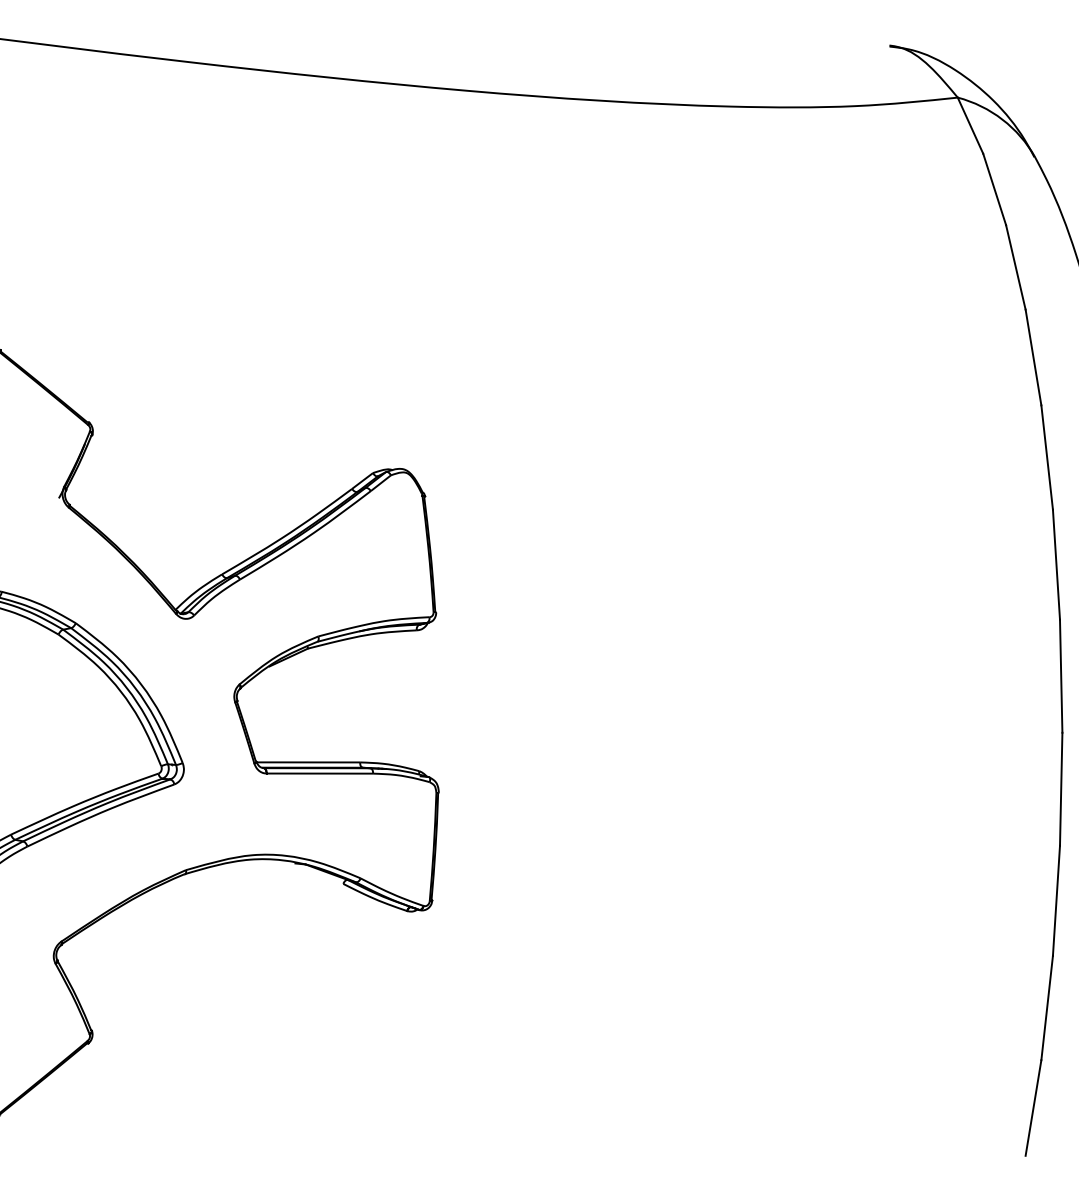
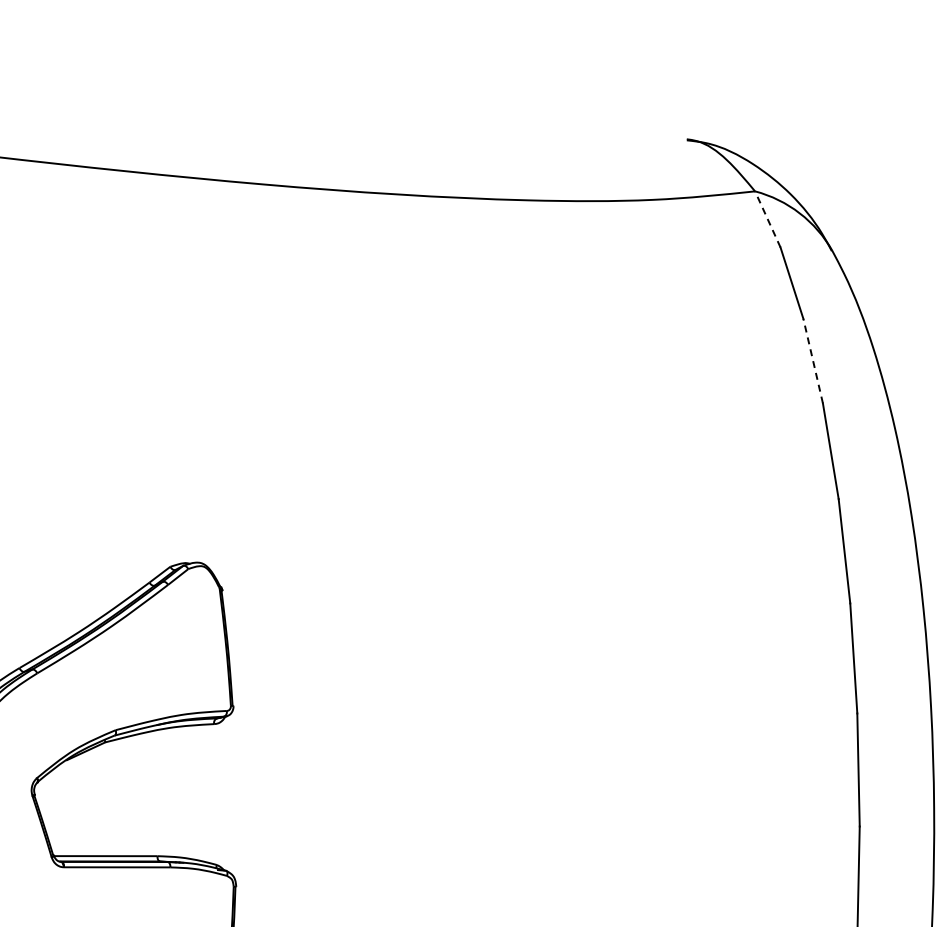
line: (970, 125) -> (767, 219), solid -> dashed
line: (1015, 266) -> (812, 360), solid -> dashed

